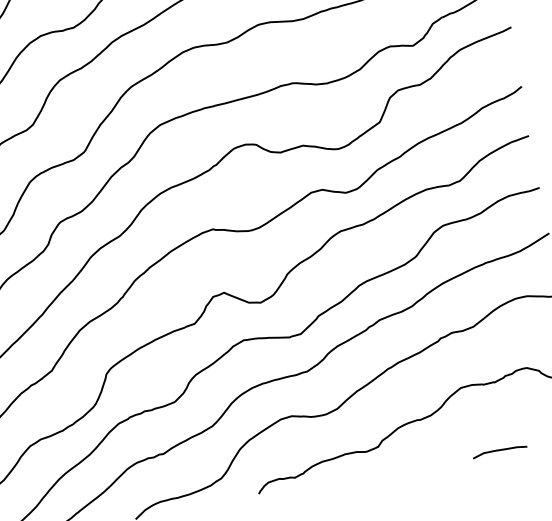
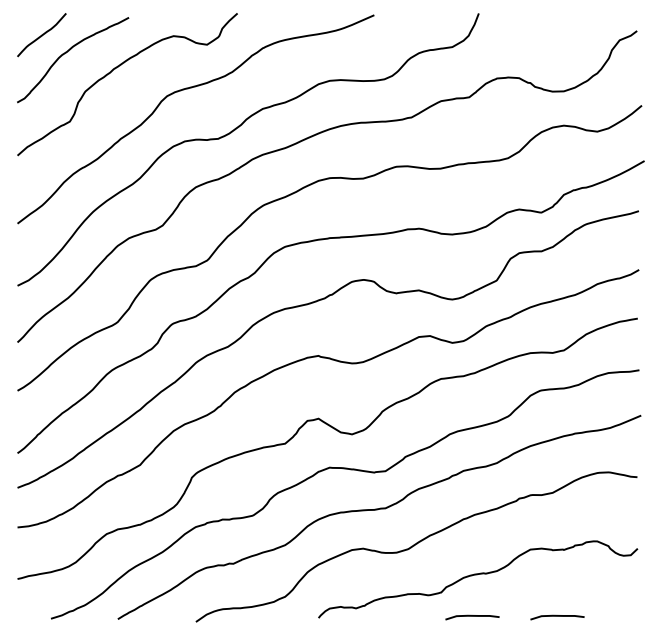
curve: (414, 465) -> (472, 616), added

